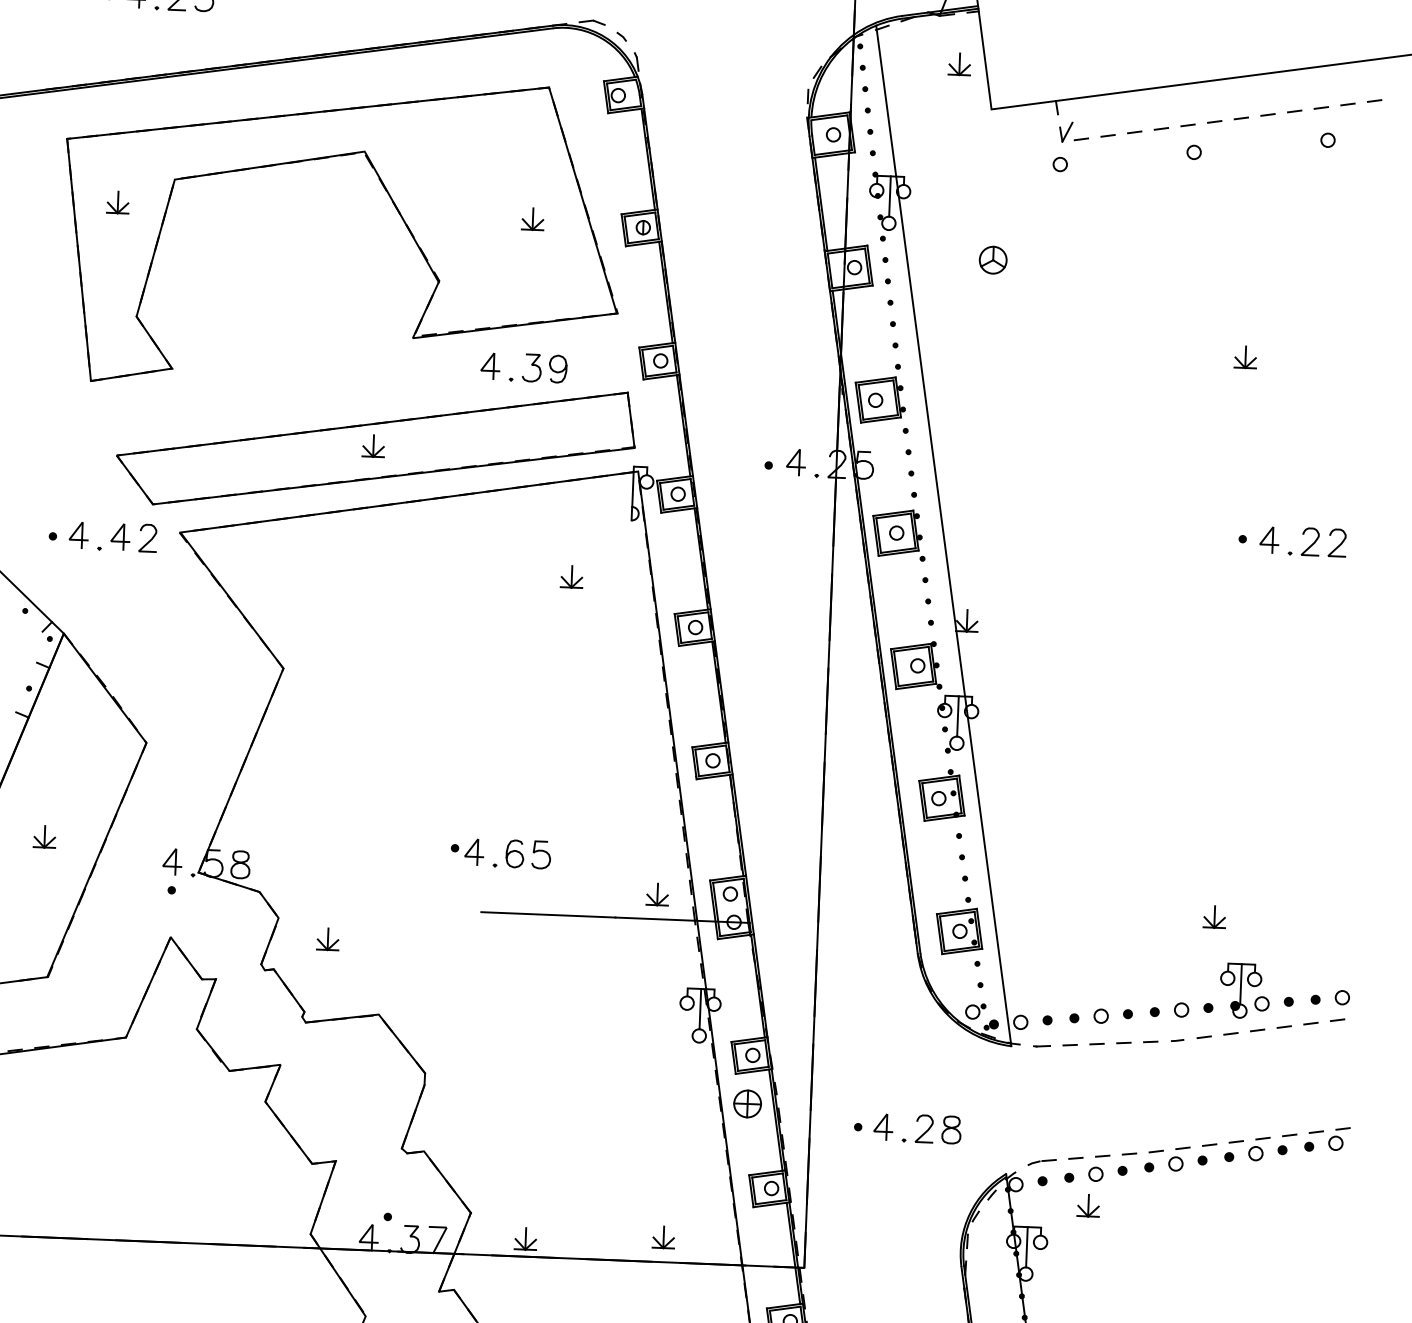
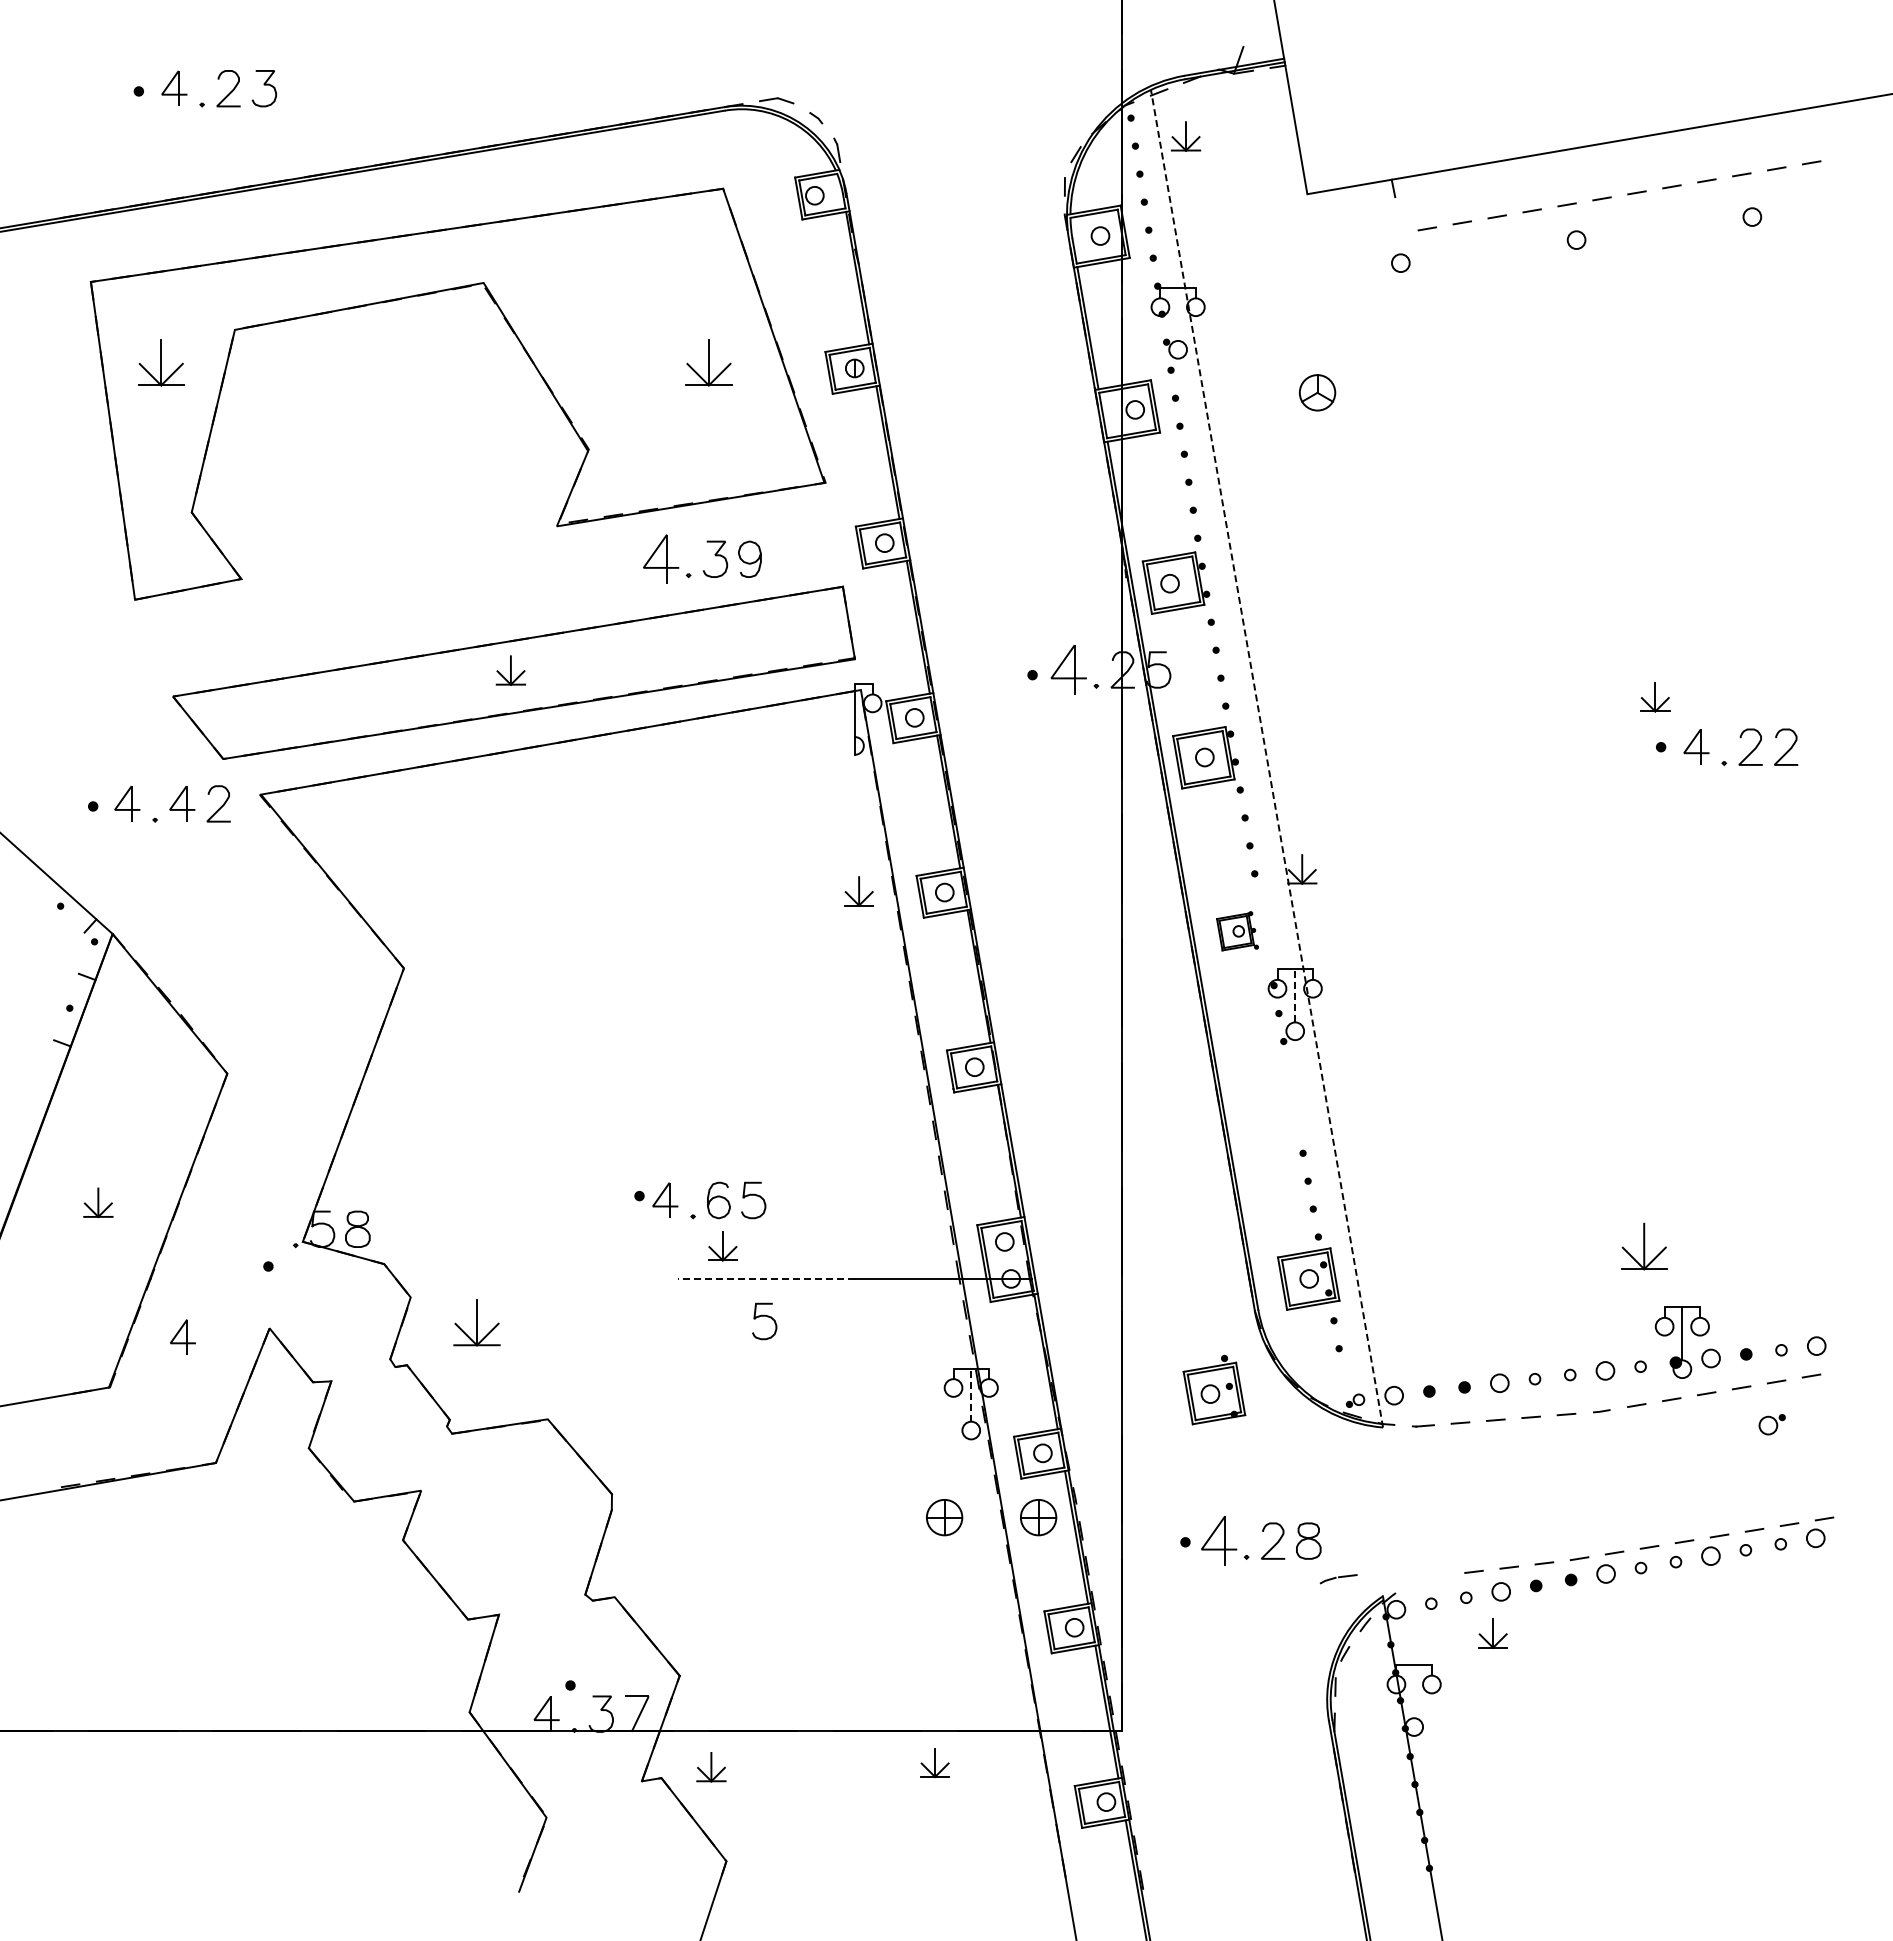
part: (960, 64) -> (1186, 136), moved
part: (1065, 132) -> (1406, 220), removed
line: (890, 195) -> (1178, 313), removed
part: (118, 202) -> (161, 363), size x1.6
part: (532, 219) -> (708, 363), size x1.6
part: (1245, 357) -> (1655, 697), moved
part: (490, 365) -> (660, 558), size x1.4
part: (796, 462) -> (1068, 669), size x1.4
line: (944, 535) -> (1267, 758), solid -> dashed
part: (571, 576) -> (858, 891), moved
part: (916, 665) -> (1237, 931), size x0.6
line: (958, 716) -> (1295, 995), solid -> dashed
part: (942, 795) -> (1214, 1389), moved
part: (172, 861) -> (182, 1336), moved
part: (657, 894) -> (722, 1246), moved
line: (548, 914) -> (766, 1278), solid -> dashed
part: (1214, 916) -> (1643, 1246), size x1.6
part: (327, 939) -> (476, 1322), size x1.6
curve: (546, 943) -> (764, 1316), added
fill: (1315, 999) -> (1781, 1349), removed
fill: (1208, 1007) -> (1640, 1366), removed
line: (700, 1009) -> (971, 1395), solid -> dashed
part: (975, 1011) -> (1771, 1424), moved
fill: (1154, 1011) -> (1569, 1374), removed
fill: (1127, 1013) -> (1534, 1378), removed
fill: (993, 1024) -> (1358, 1399), removed
part: (676, 1101) -> (944, 1517), added
part: (883, 1126) -> (1218, 1540), size x1.4
fill: (1308, 1146) -> (1780, 1544), removed
fill: (1282, 1150) -> (1745, 1550), removed
fill: (1228, 1156) -> (1675, 1561), removed
fill: (1202, 1160) -> (1640, 1567), removed
part: (1041, 1162) -> (1338, 1579), moved
fill: (1069, 1177) -> (1466, 1597), removed
fill: (1042, 1181) -> (1431, 1603), removed
part: (663, 1237) -> (934, 1763), moved
part: (525, 1239) -> (711, 1767), moved
line: (1027, 1247) -> (1414, 1691), removed

